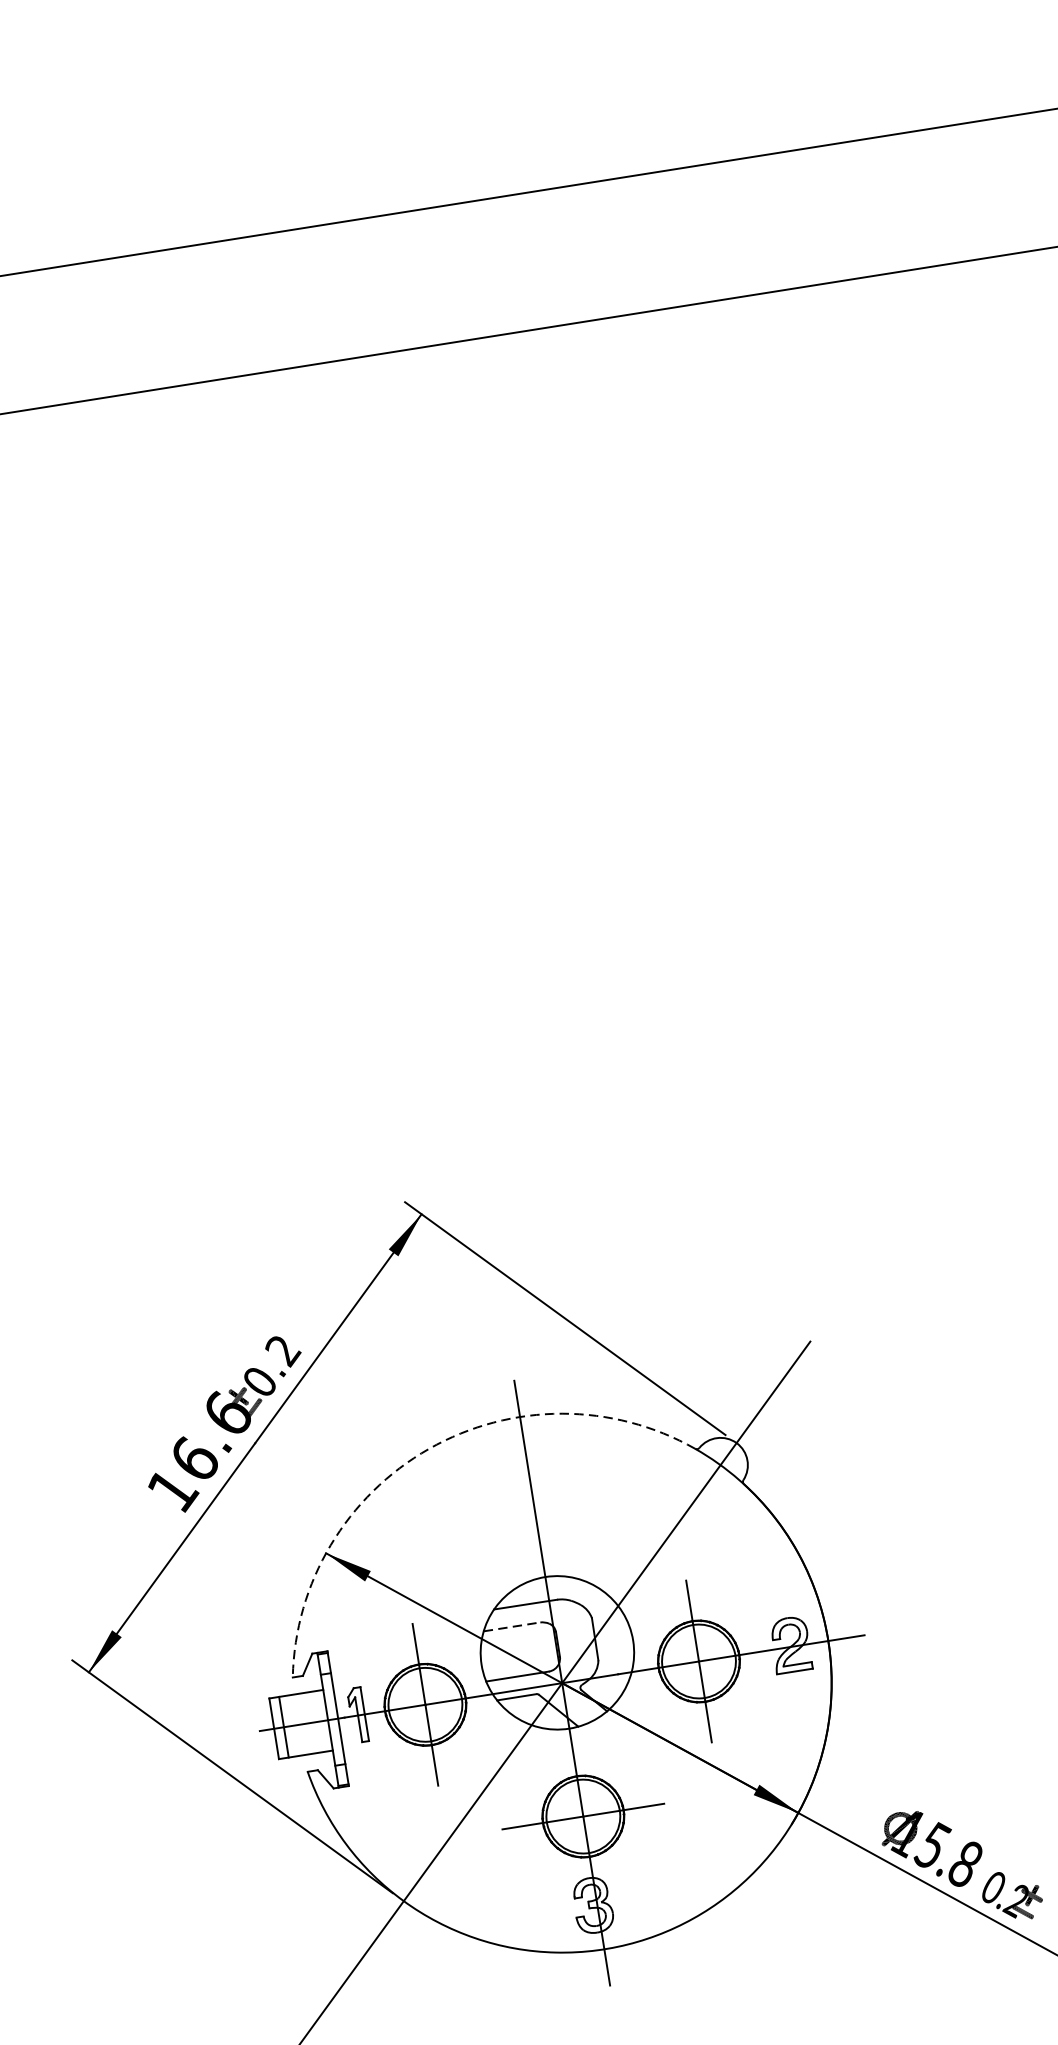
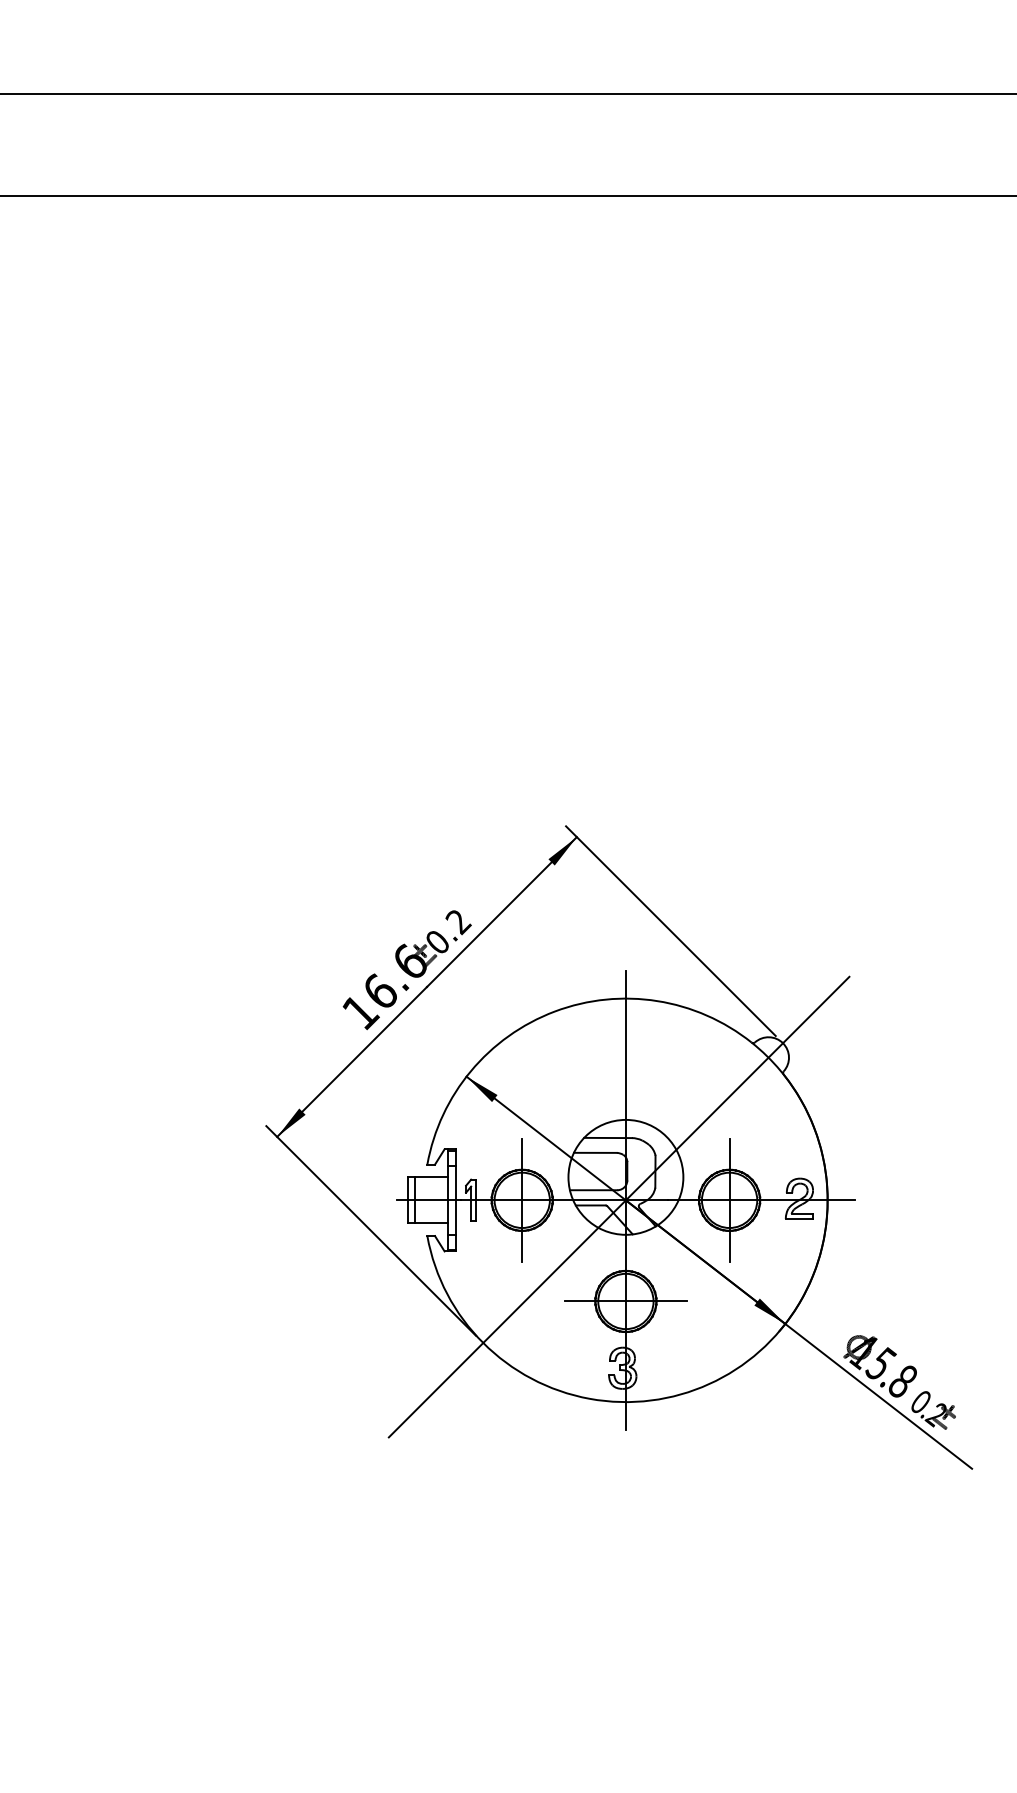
arc: (428, 1448) -> (554, 1011), dashed -> solid
line: (512, 1626) -> (595, 1152), dashed -> solid

